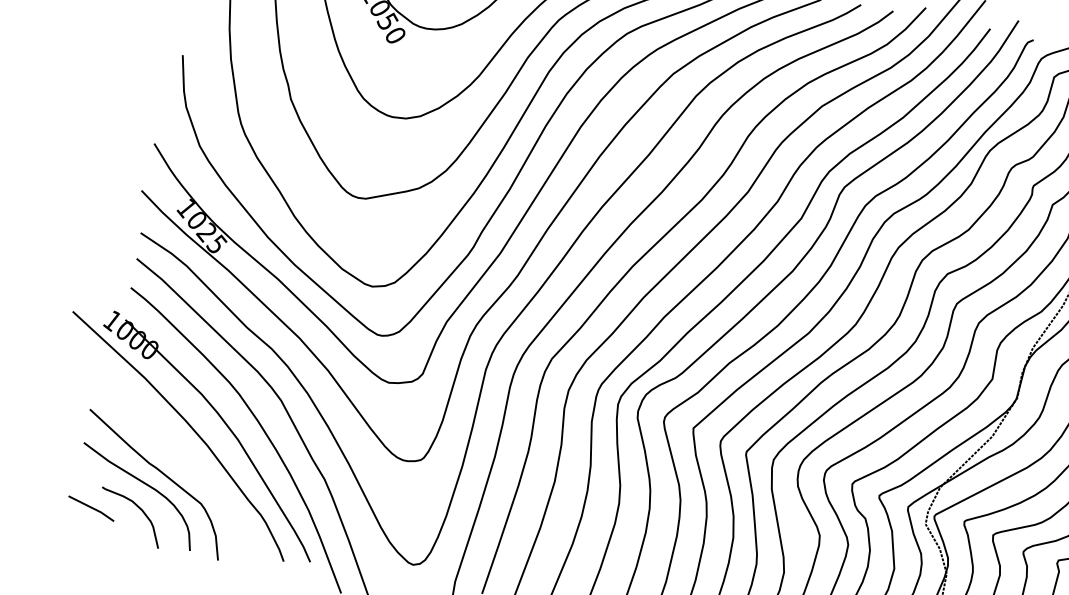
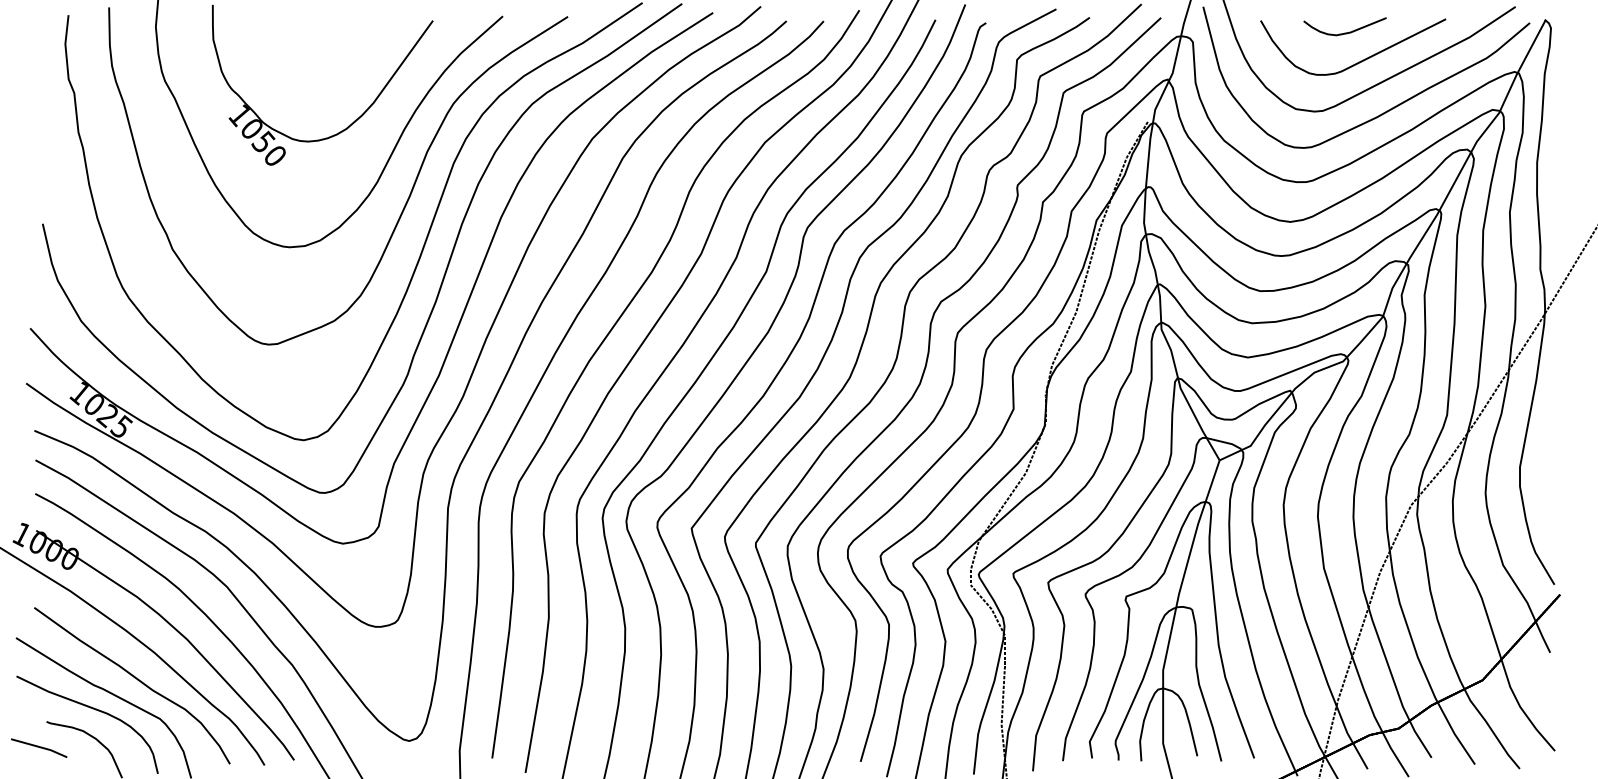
curve: (187, 466) -> (137, 680), added

